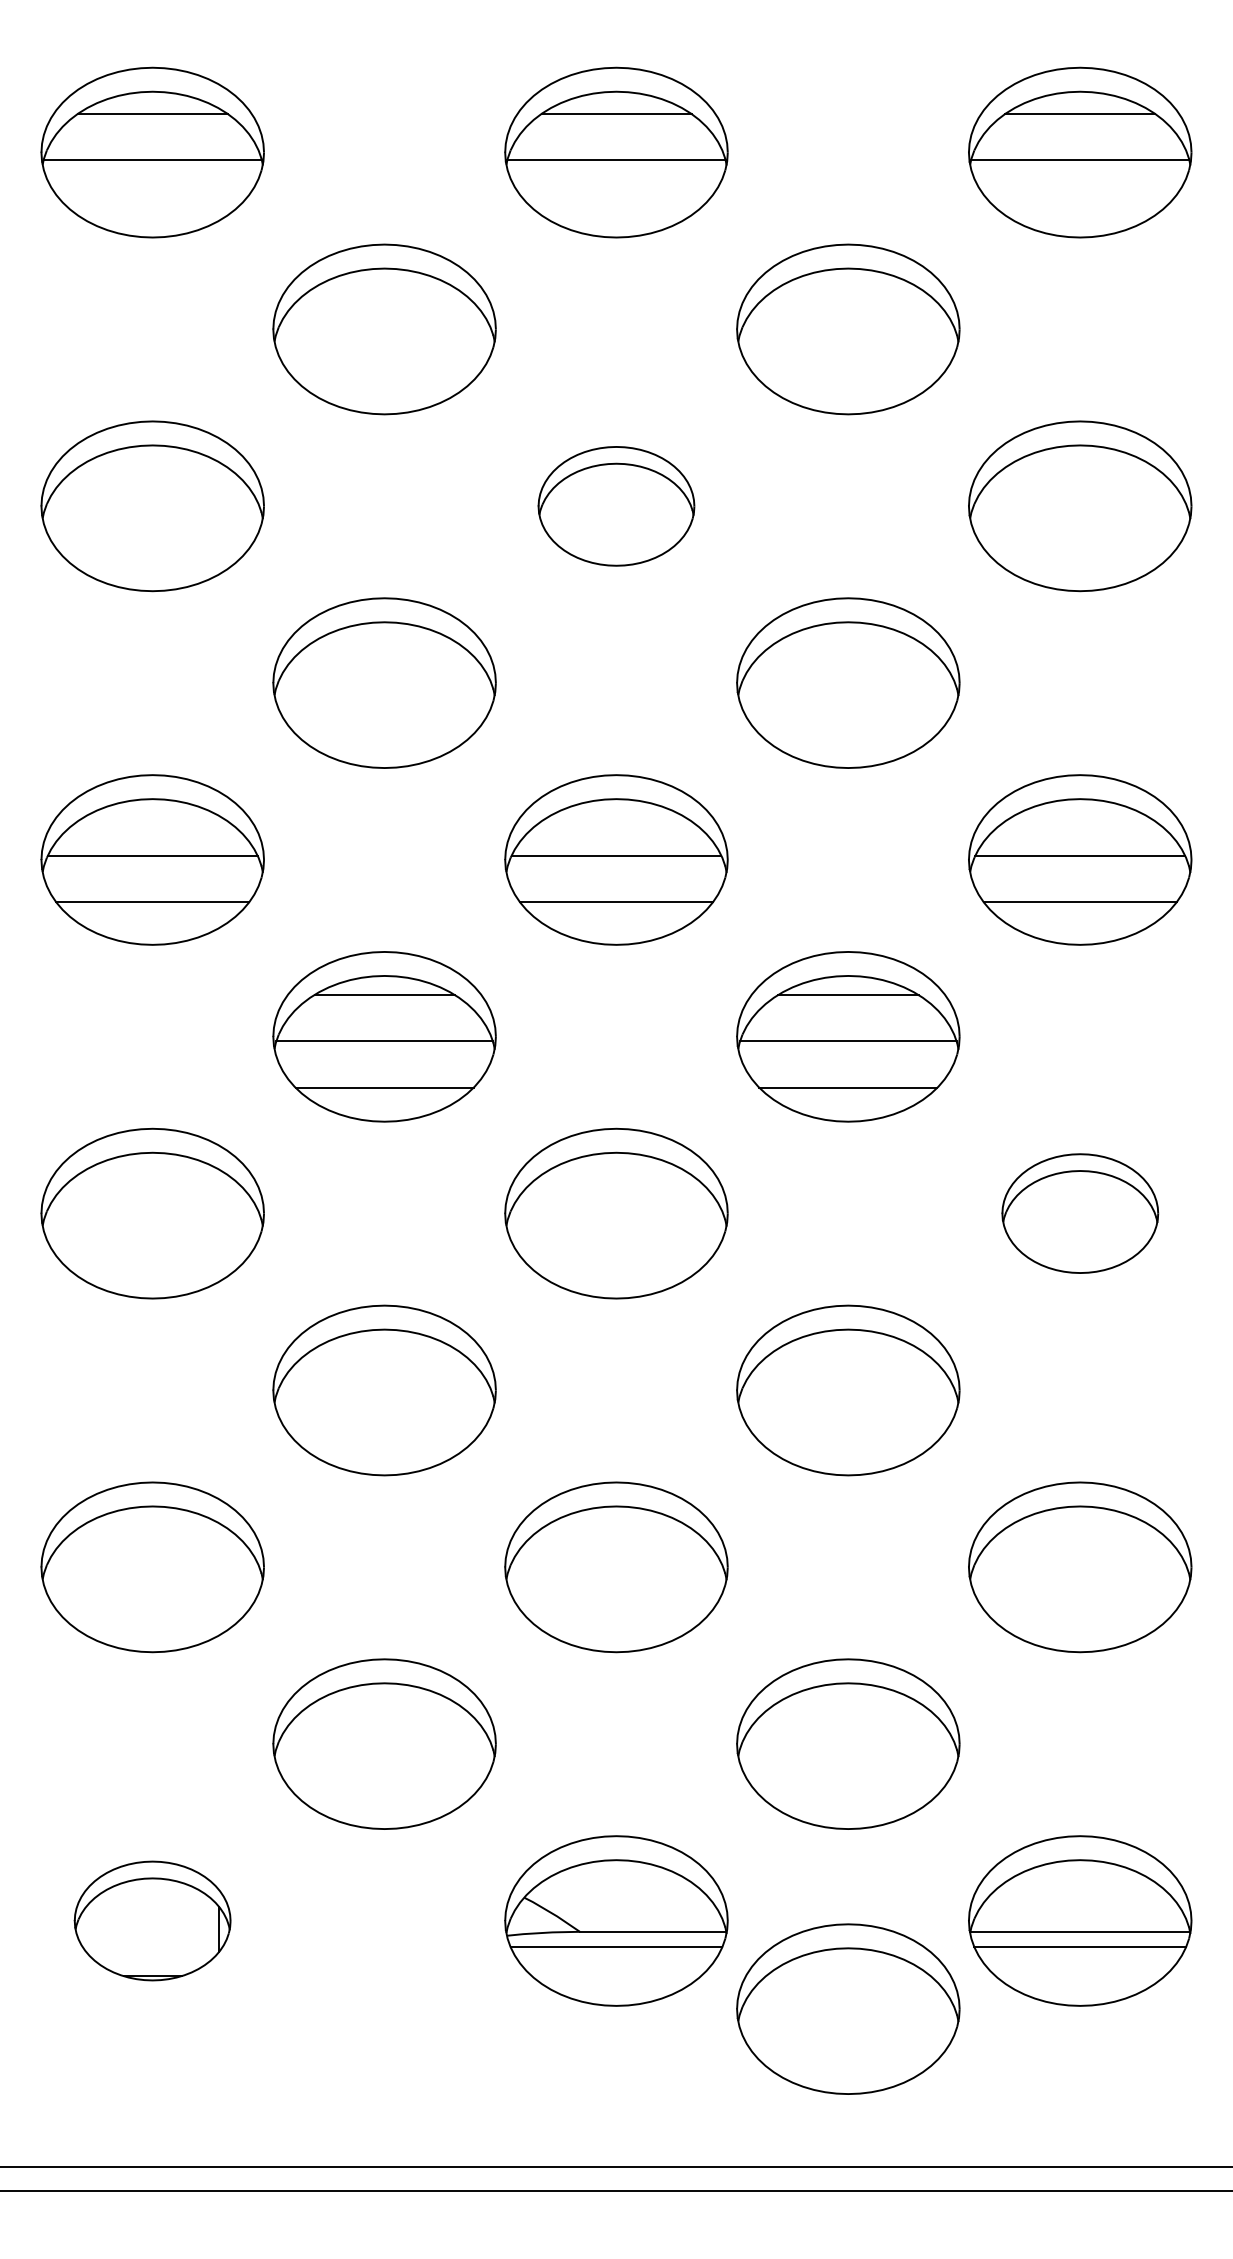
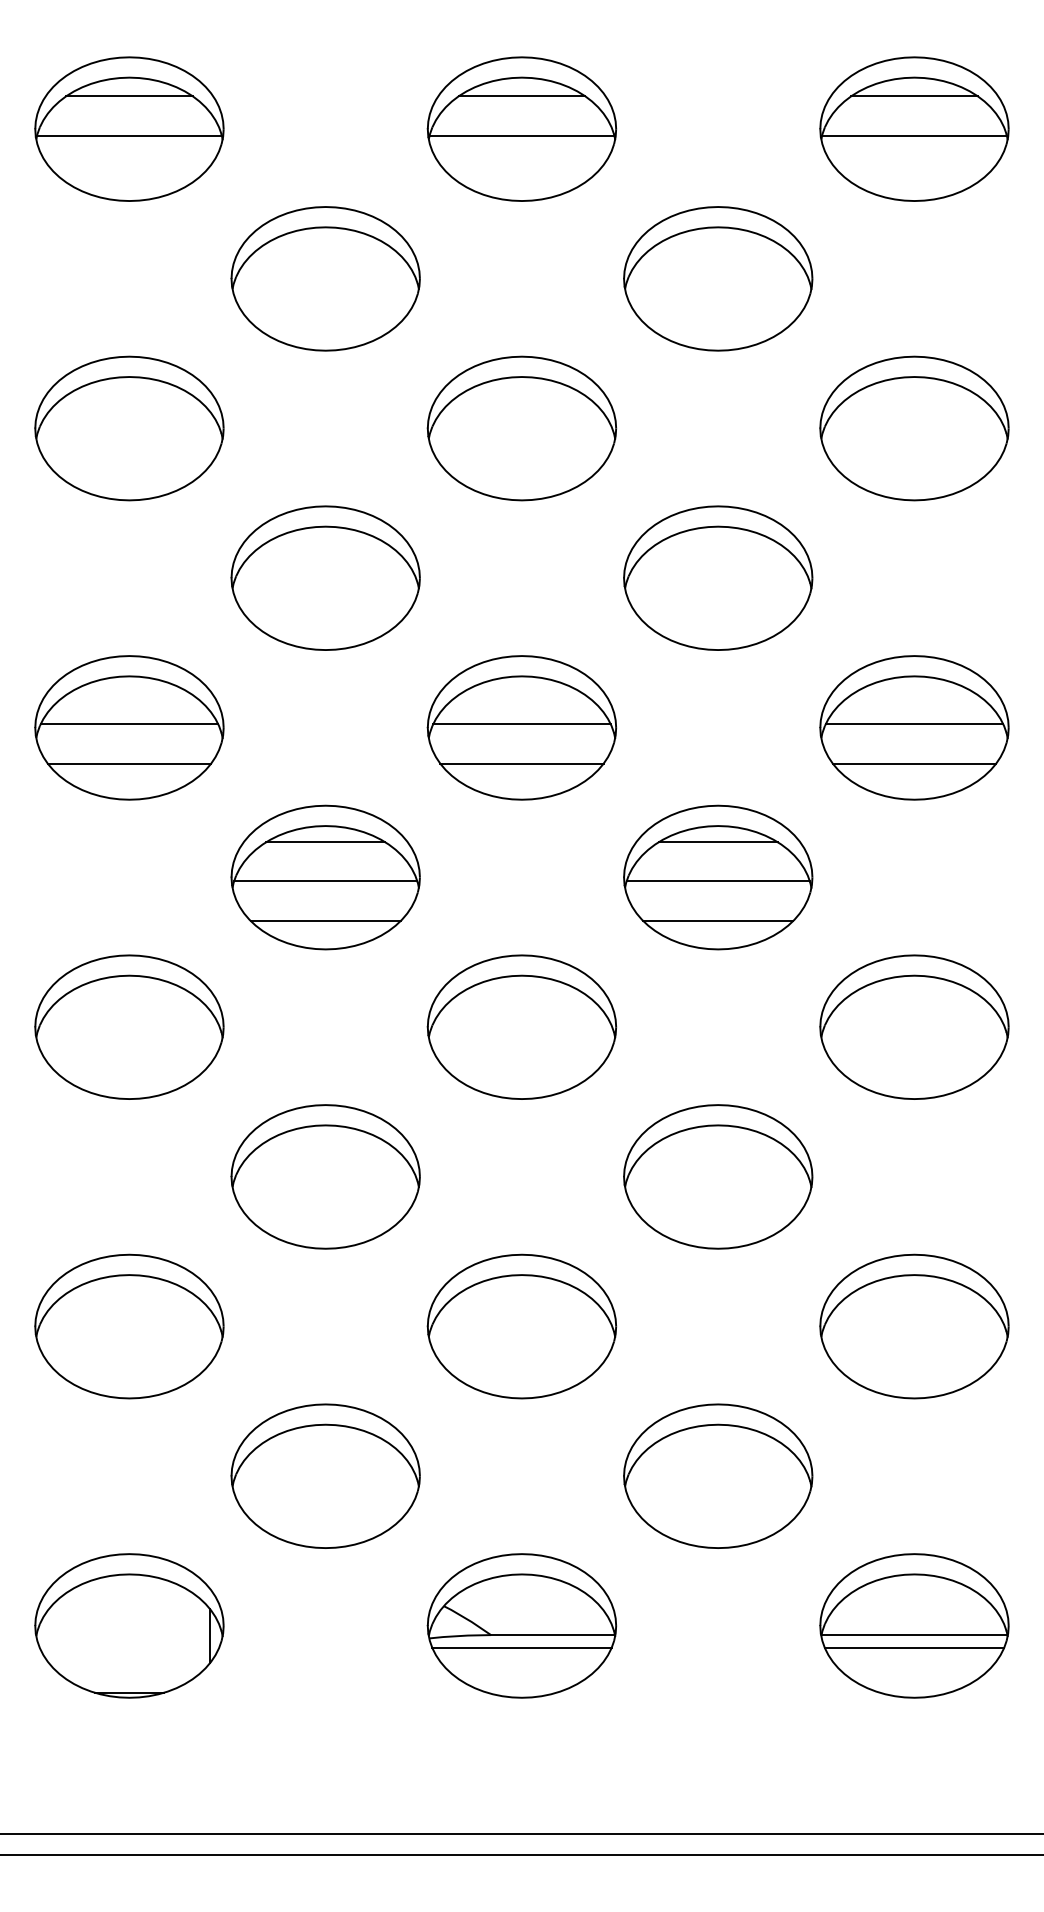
part: (616, 506) -> (522, 428), size x1.43
part: (1080, 1213) -> (914, 1027), size x1.43
part: (152, 1920) -> (129, 1625), size x1.43
part: (848, 2008) -> (718, 1699), removed

